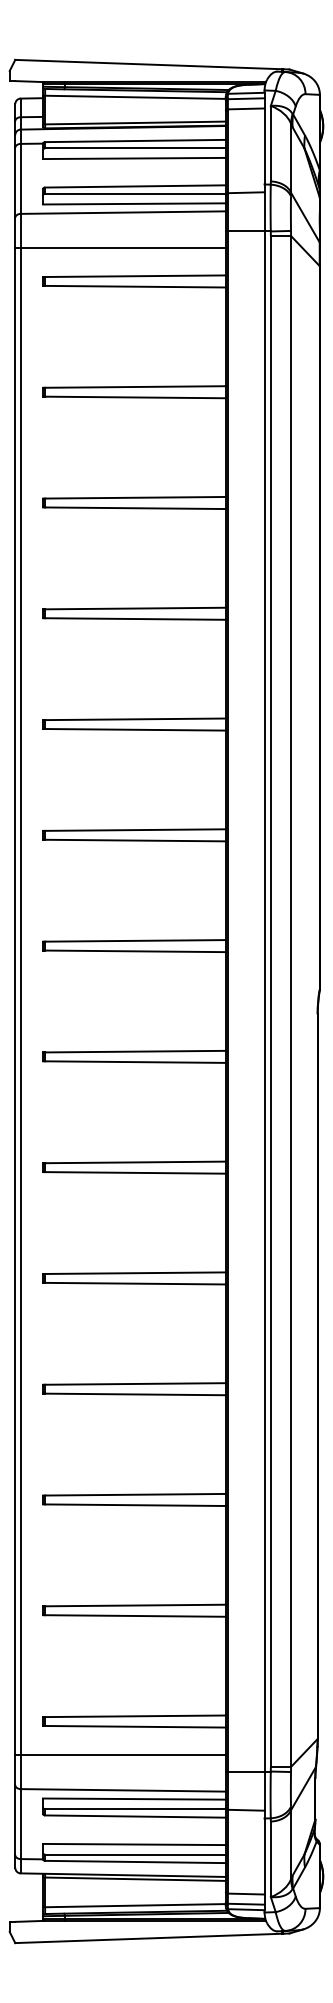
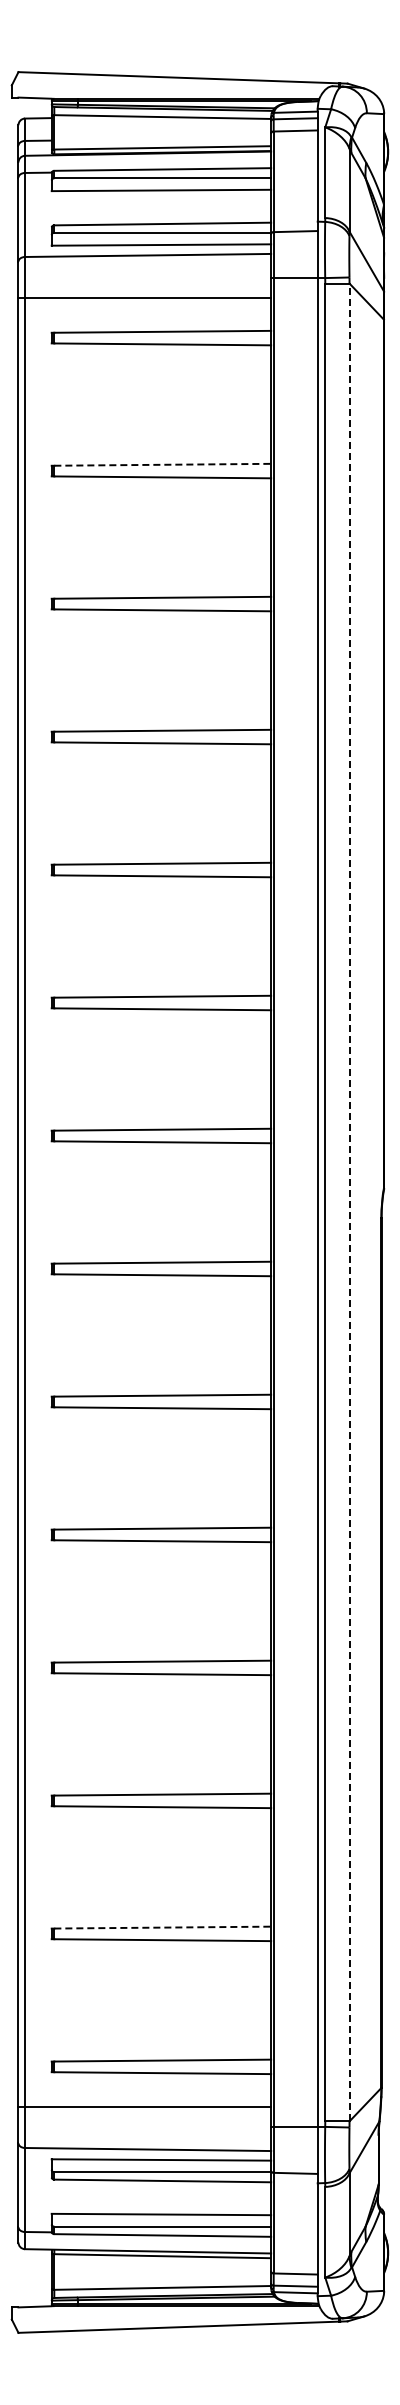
line: (136, 386) -> (163, 464), solid -> dashed
line: (291, 1001) -> (349, 1202), solid -> dashed
line: (136, 1605) -> (163, 1927), solid -> dashed

